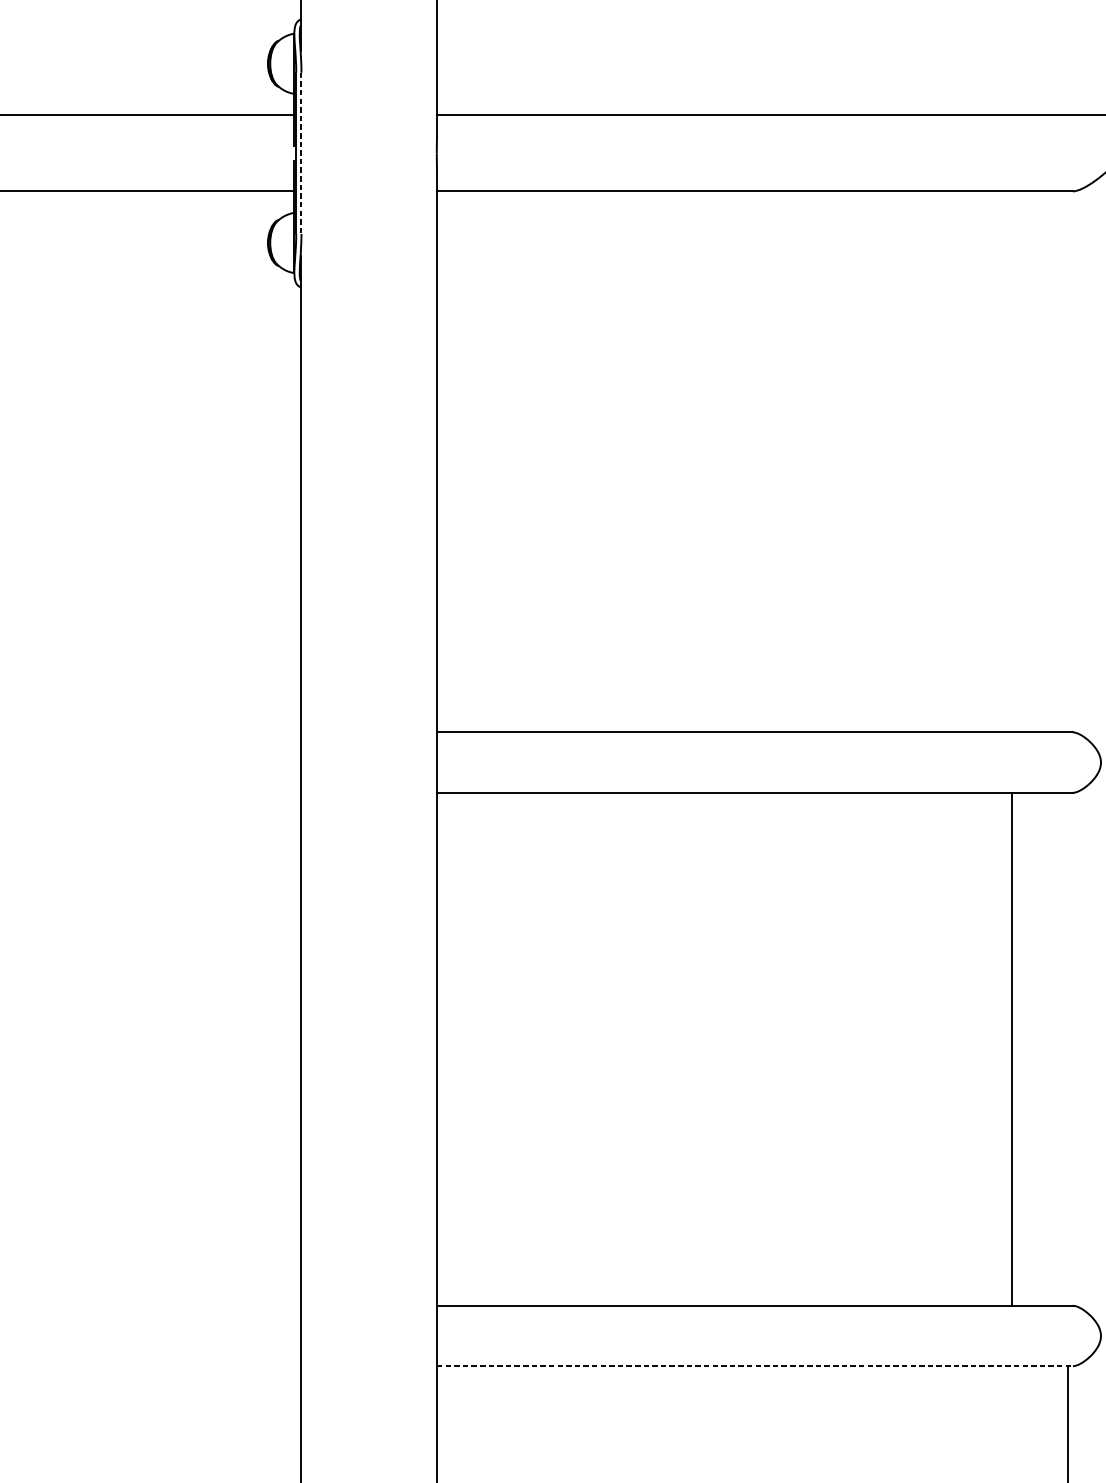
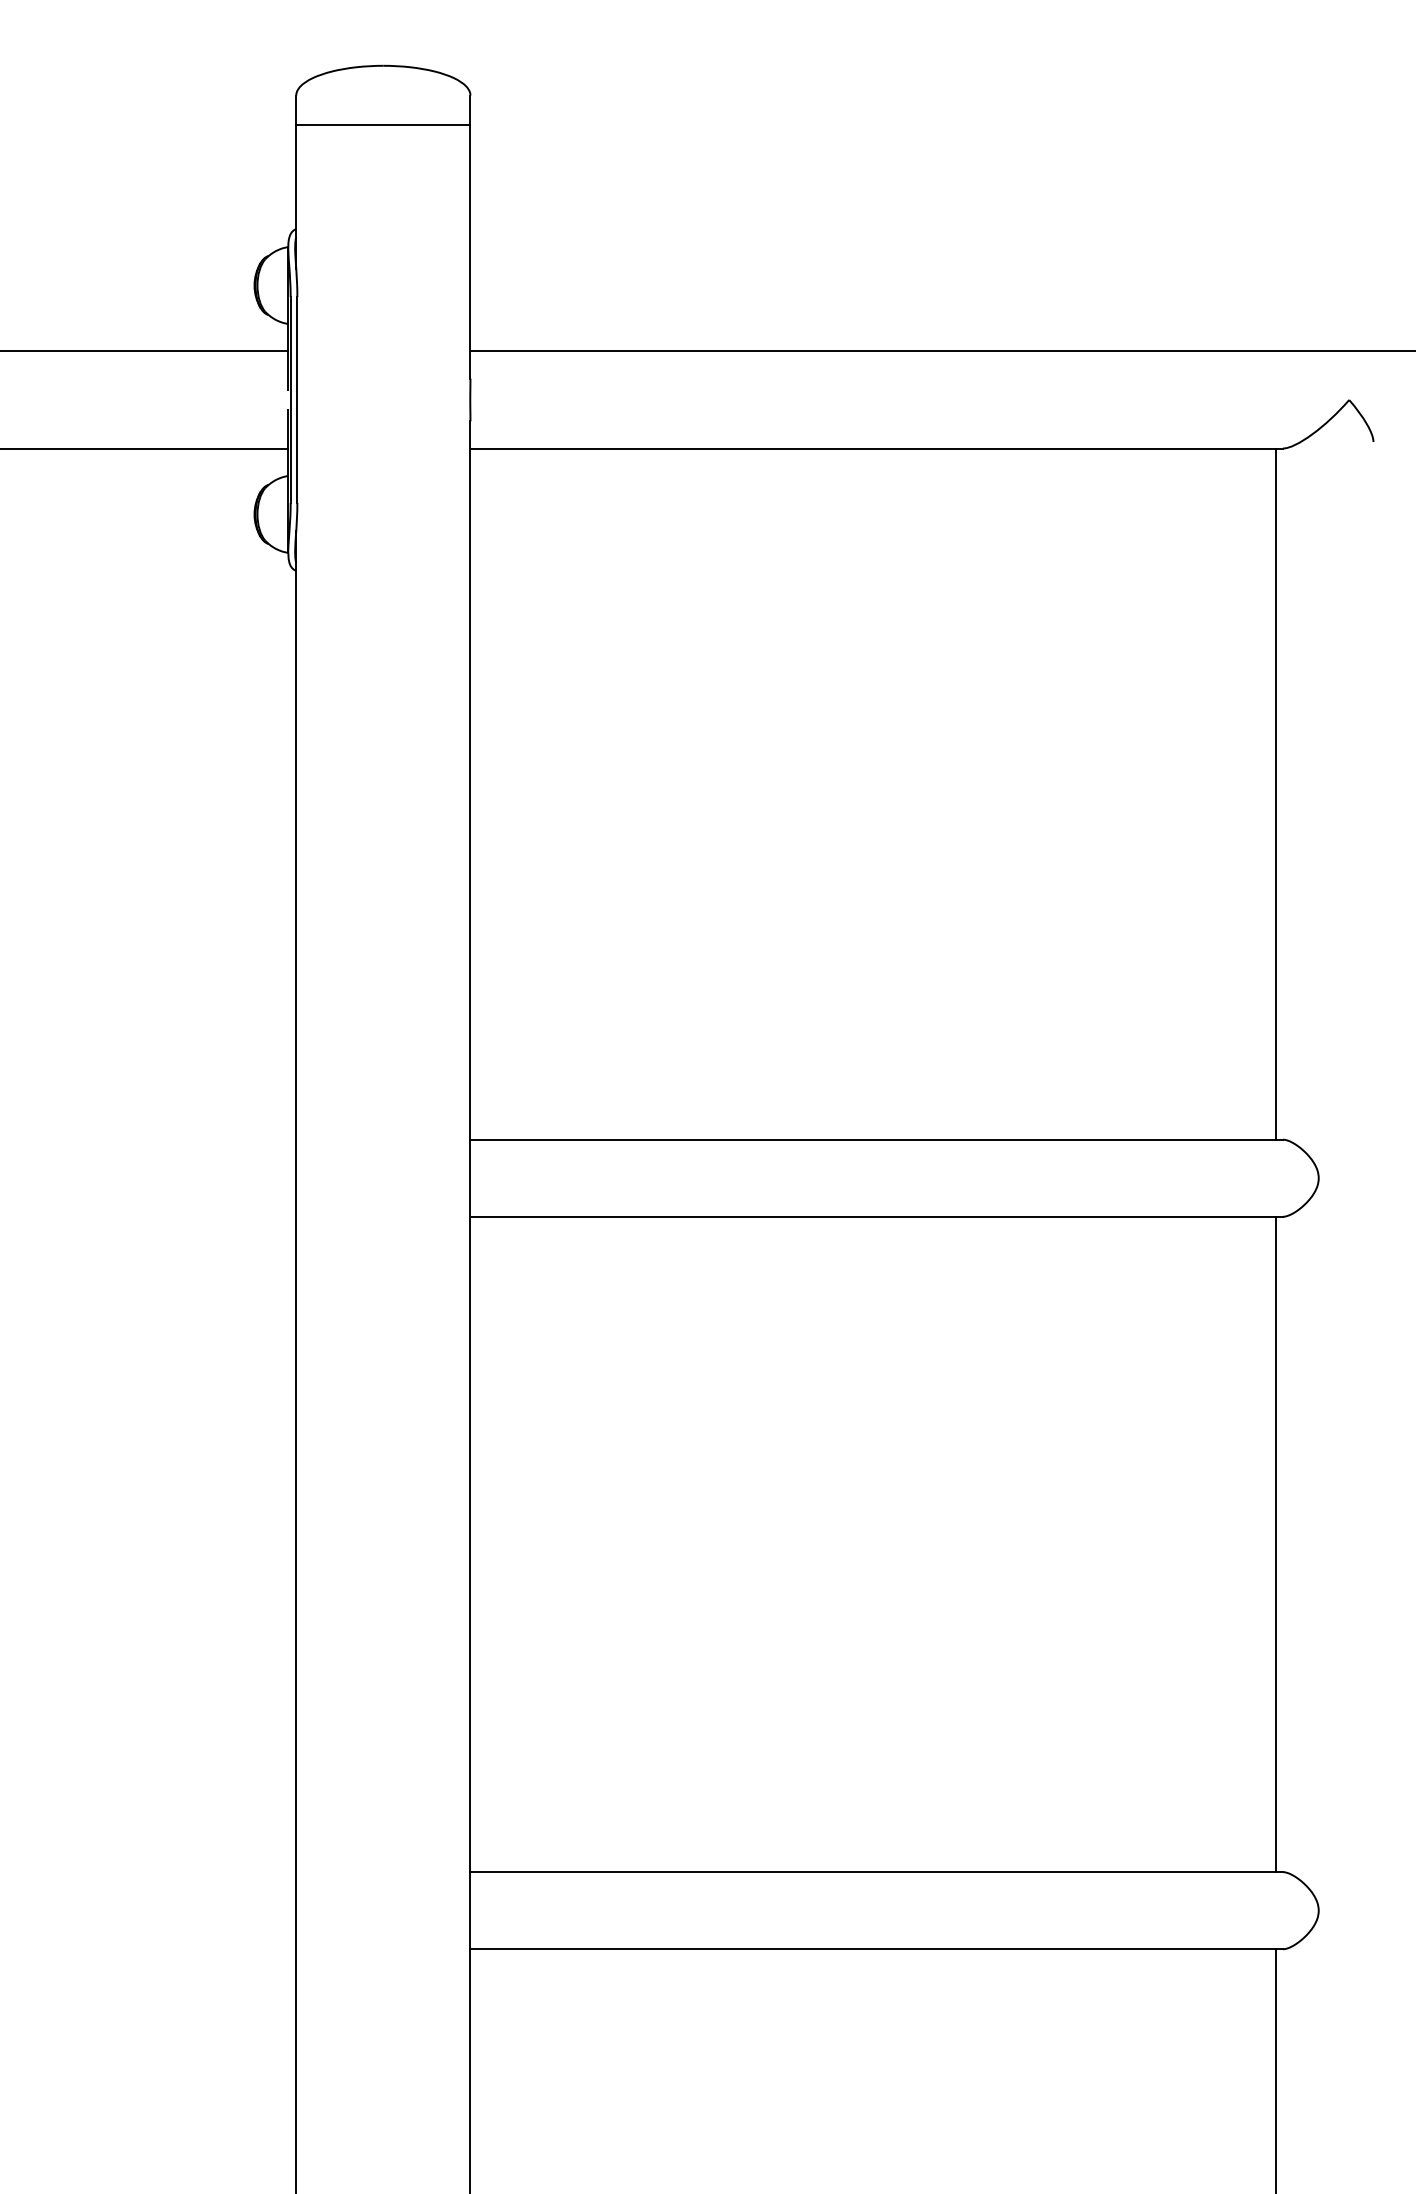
line: (301, 153) -> (297, 400), dashed -> solid
line: (1067, 461) -> (1276, 793), added
line: (1011, 1049) -> (1276, 1544), moved
line: (755, 1366) -> (877, 1949), dashed -> solid

